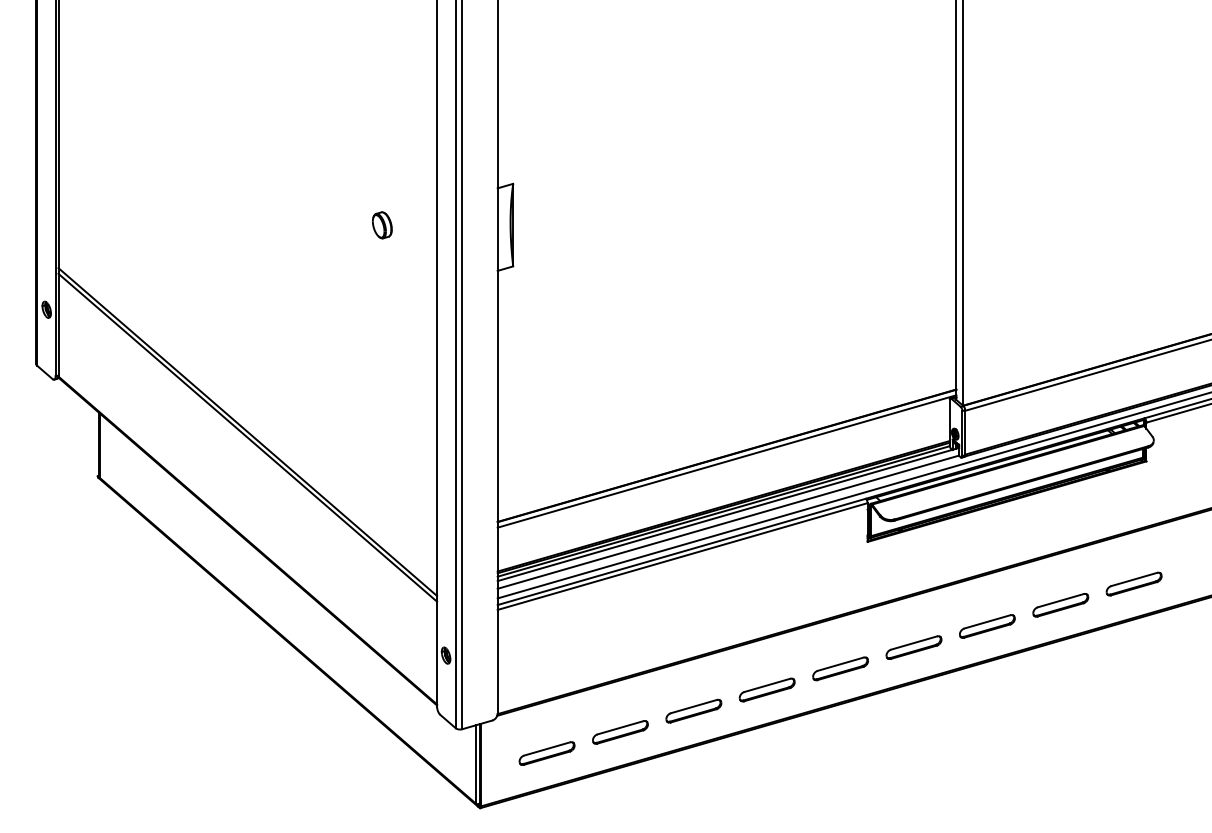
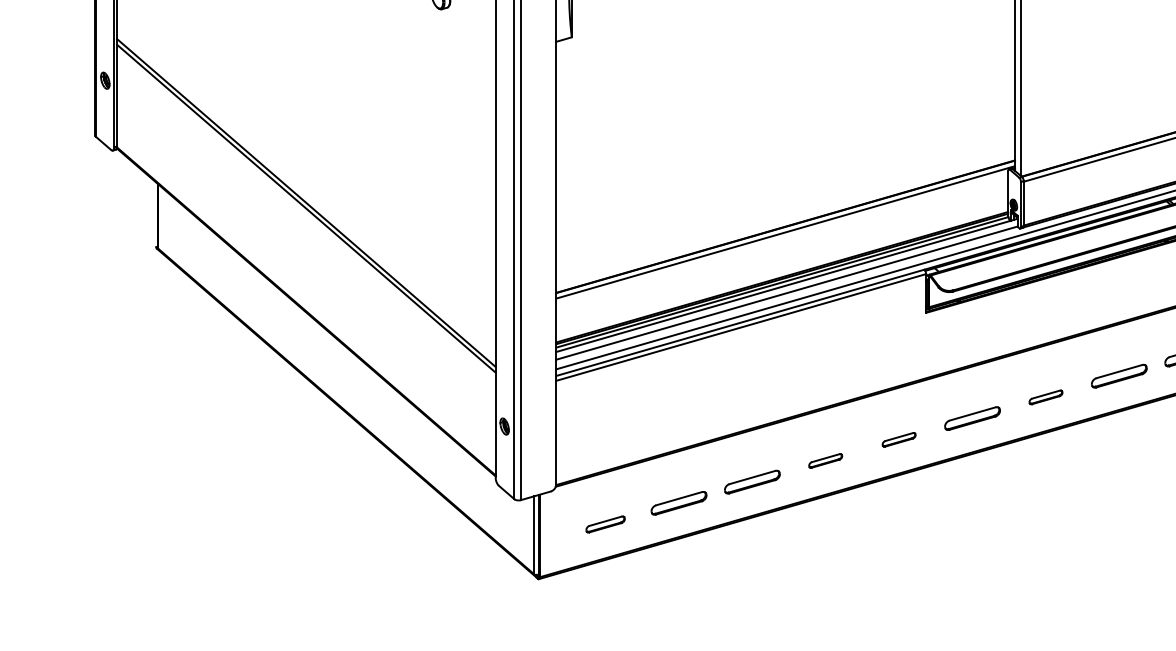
part: (987, 626) -> (1046, 397), size x0.6
part: (840, 668) -> (899, 439), size x0.6
part: (766, 689) -> (825, 460), size x0.6
part: (546, 753) -> (605, 524), size x0.7

